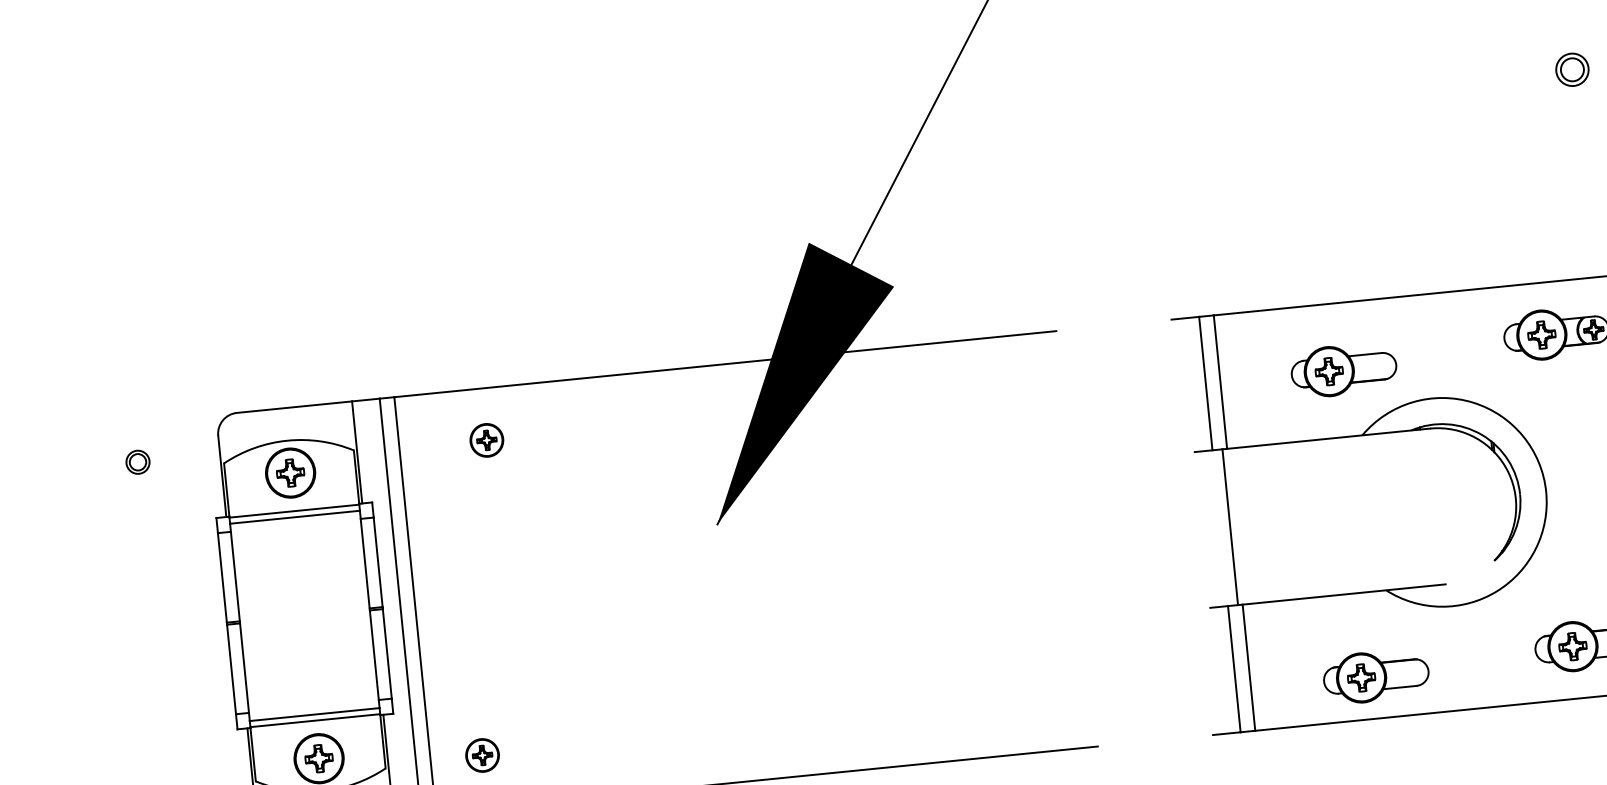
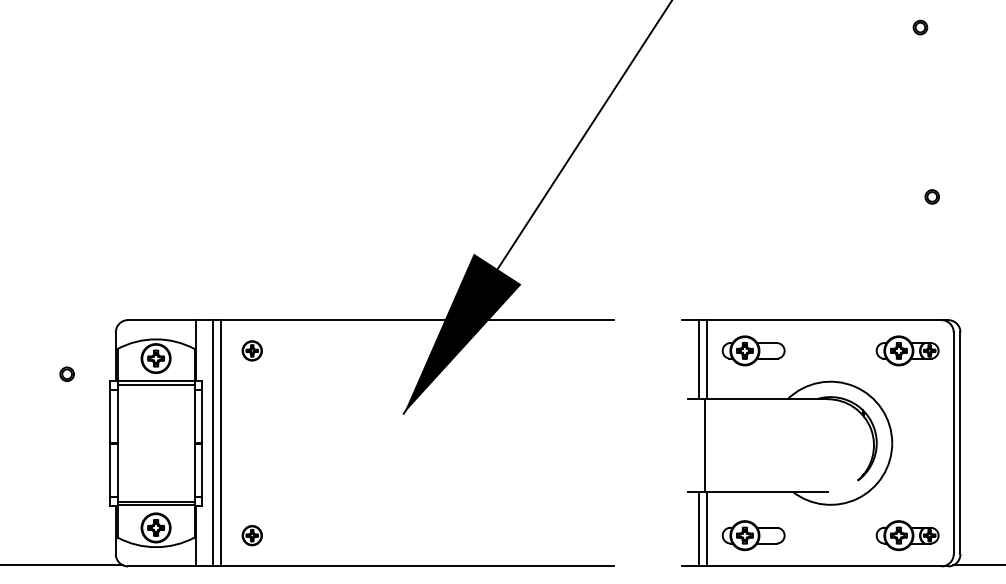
part: (1570, 69) -> (931, 196), size x0.71
part: (1343, 369) -> (753, 350), moved
part: (485, 439) -> (251, 350), moved
part: (136, 461) -> (66, 373), moved
part: (1375, 676) -> (753, 535), moved

